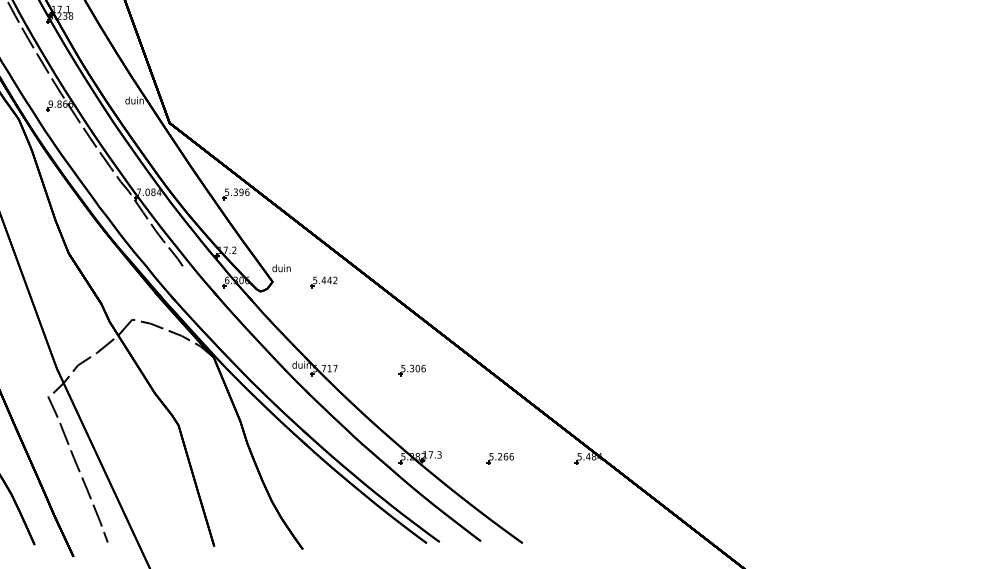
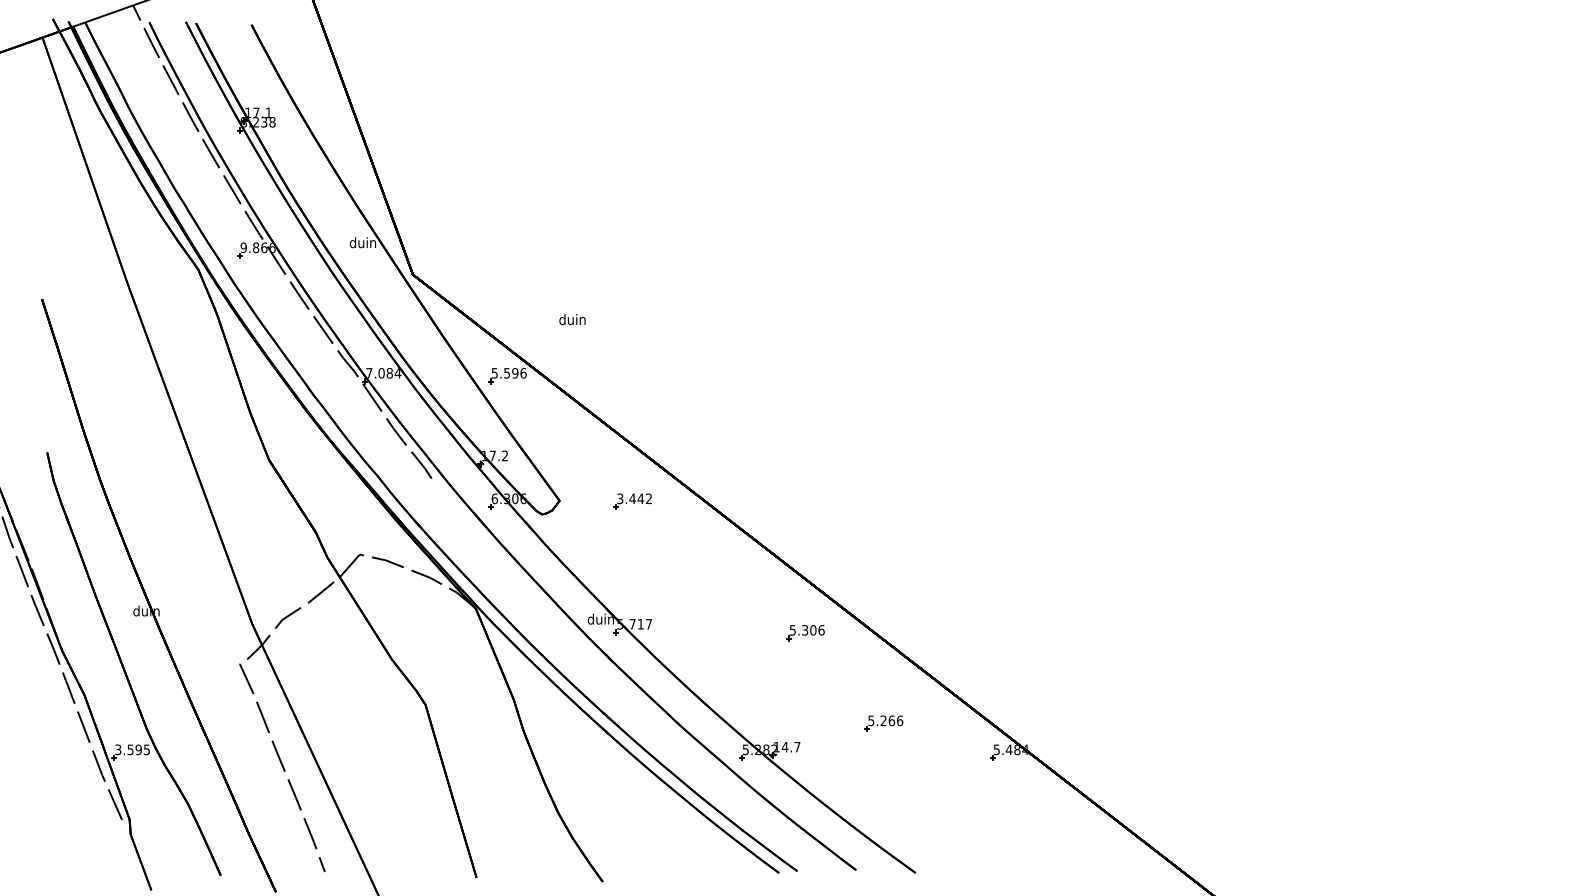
text: (235, 191) -> (506, 372), 5.396 -> 5.596
text: (281, 268) -> (572, 319), moved
text: (315, 280) -> (620, 498), 5.442 -> 3.442
part: (412, 370) -> (805, 633), moved
text: (434, 454) -> (790, 746), 17.3 -> 14.7
part: (500, 458) -> (883, 723), moved

